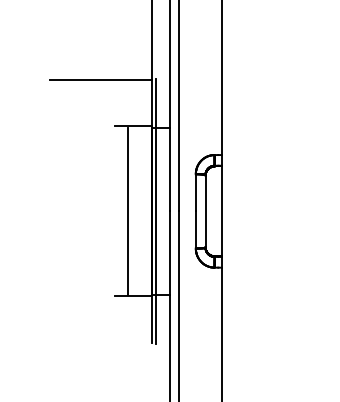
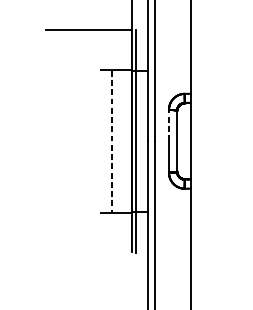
line: (195, 192) -> (168, 125), solid -> dashed
line: (128, 211) -> (112, 141), solid -> dashed

